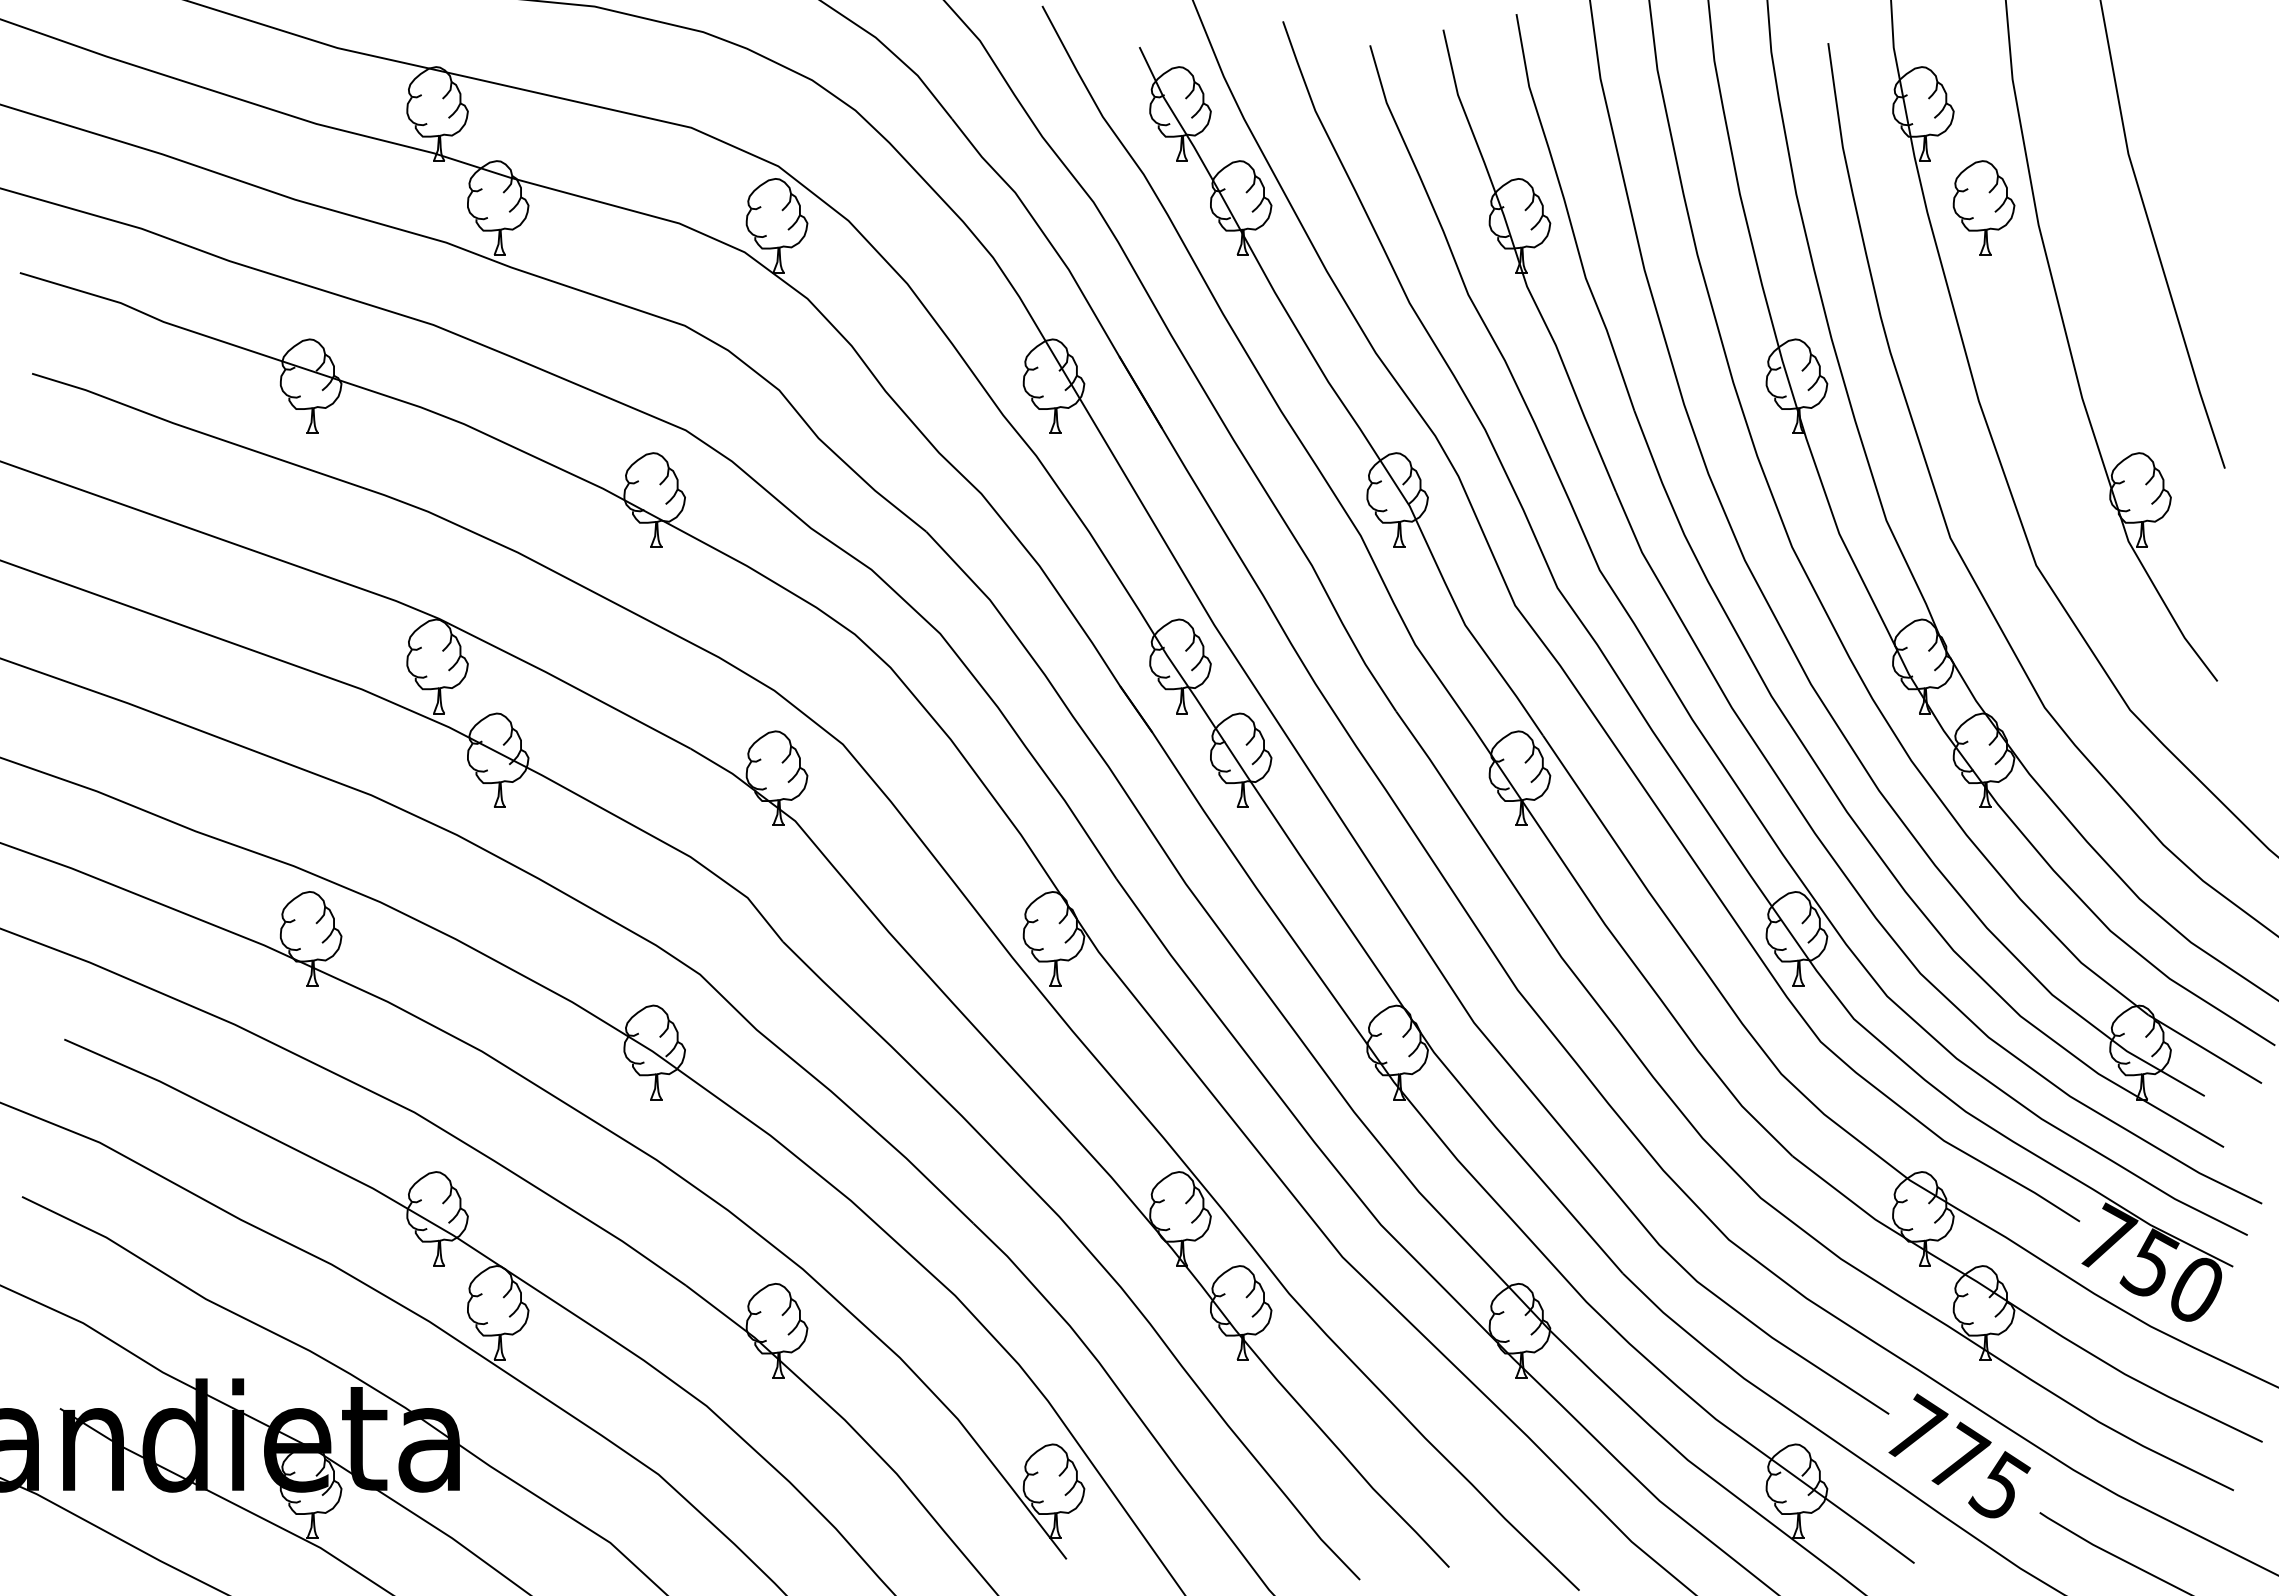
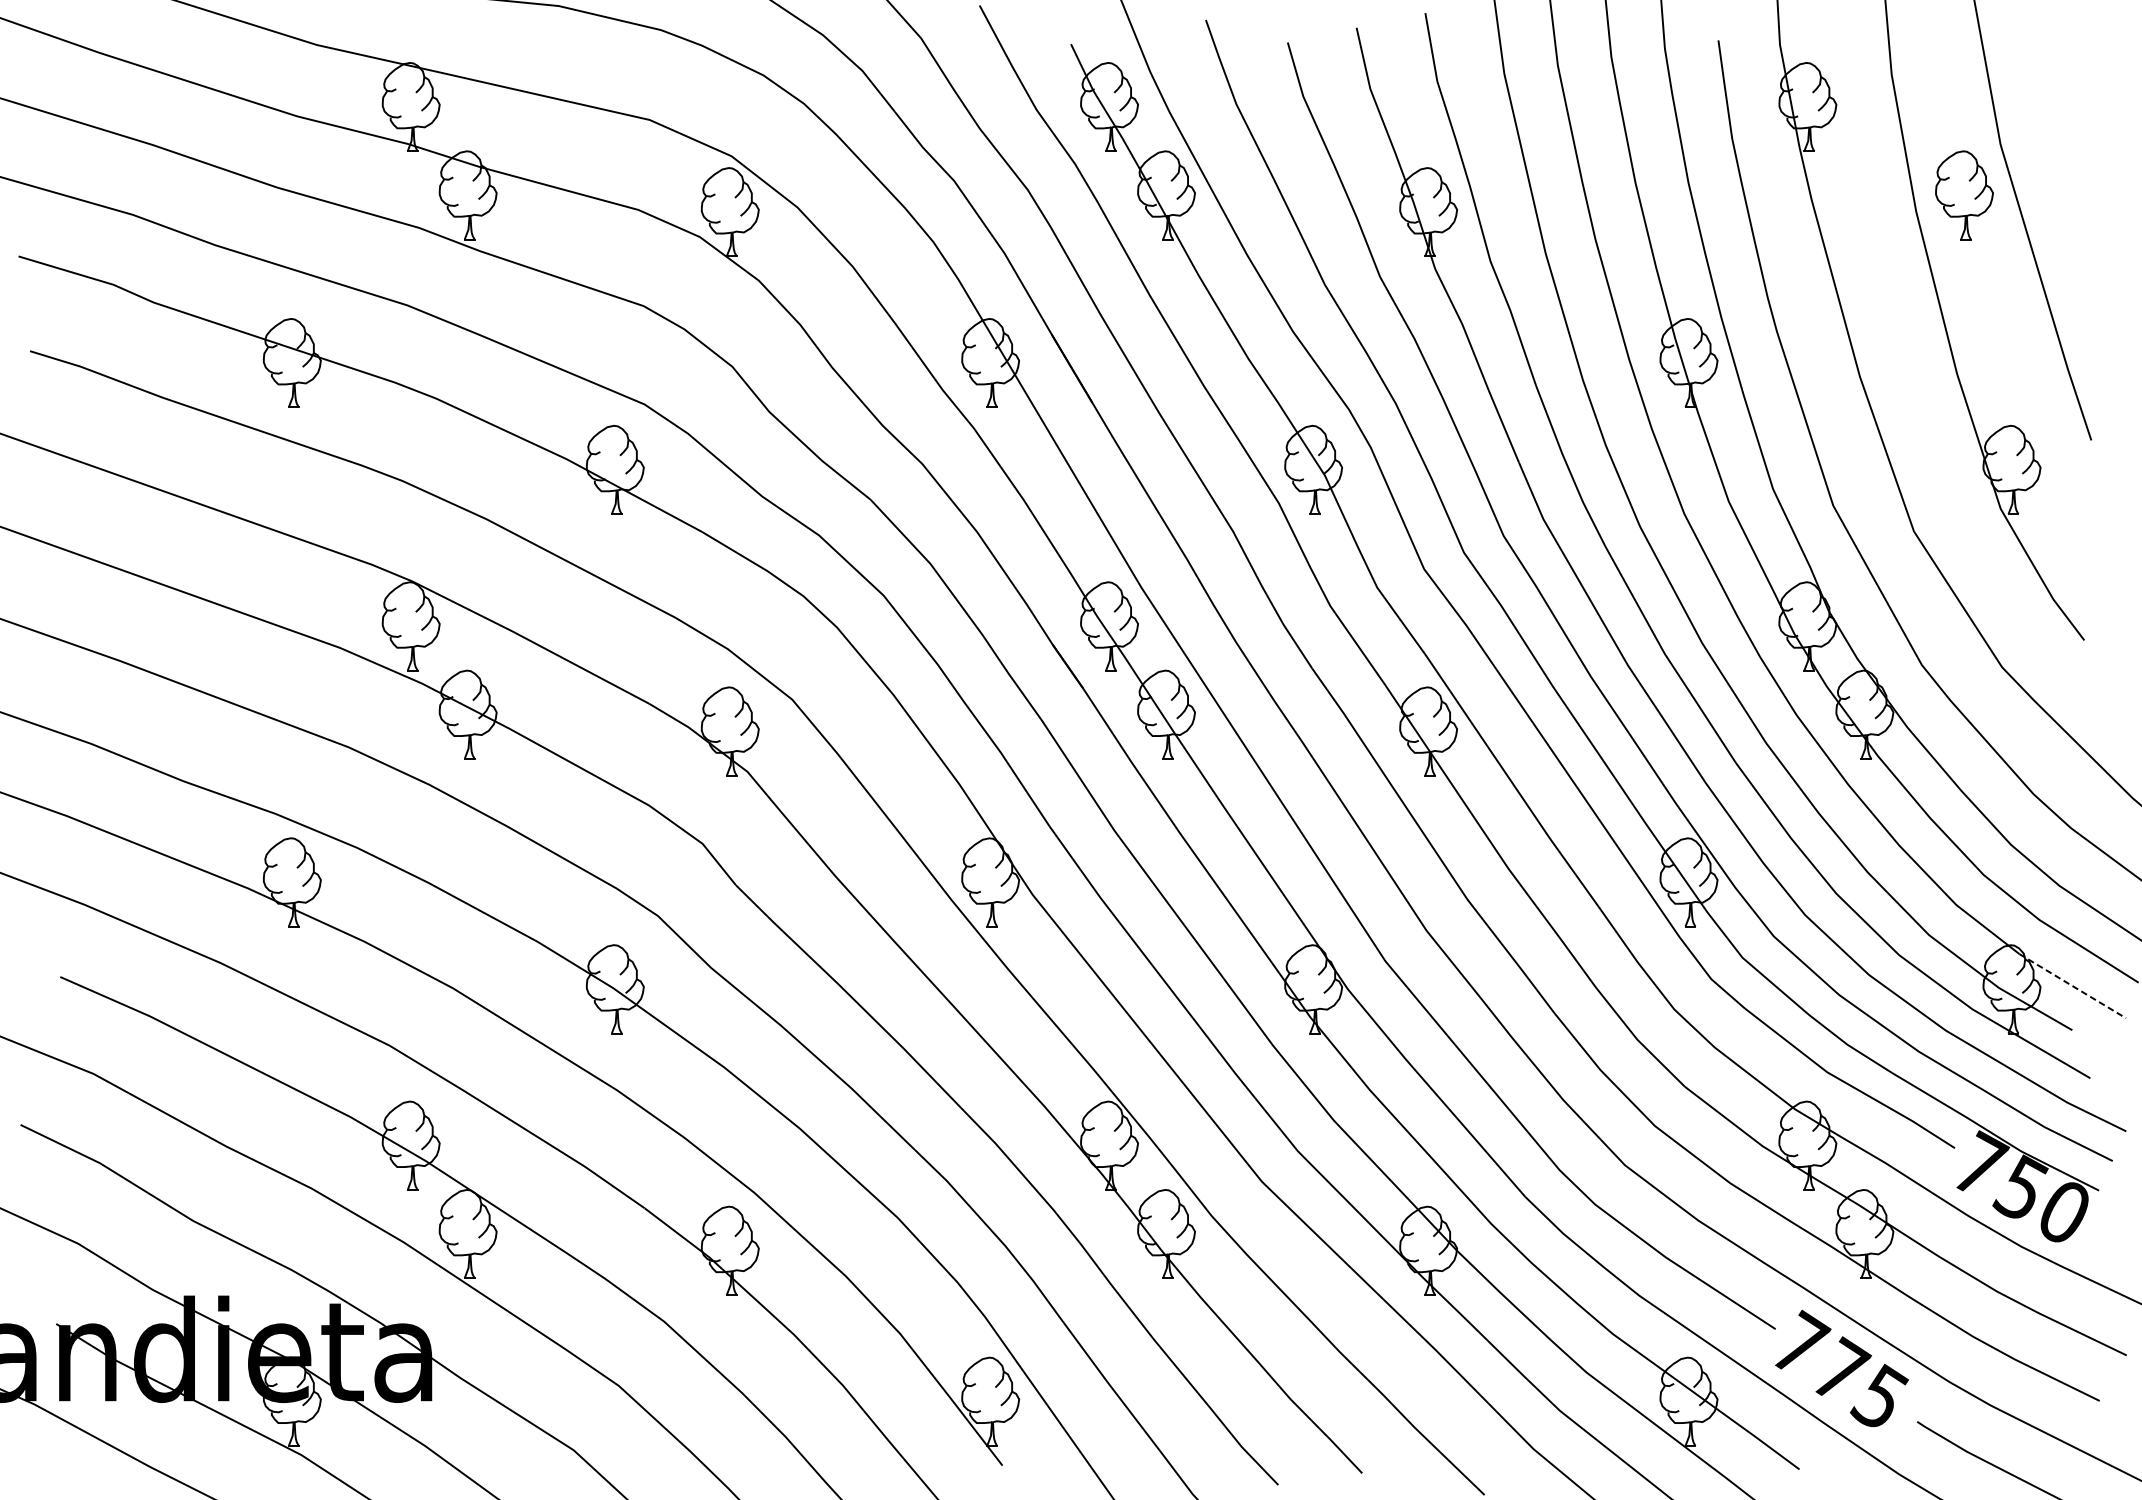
part: (1983, 207) -> (1964, 194), moved
line: (2205, 1049) -> (2073, 986), solid -> dashed

